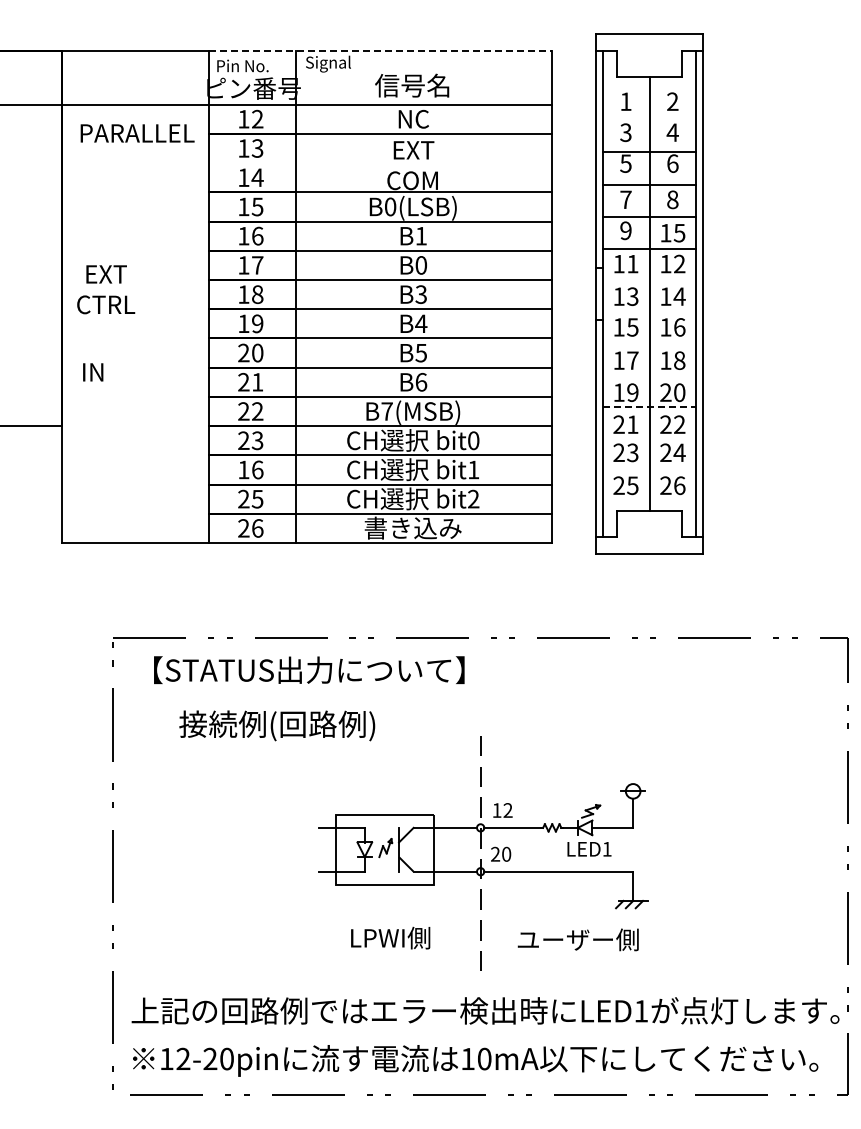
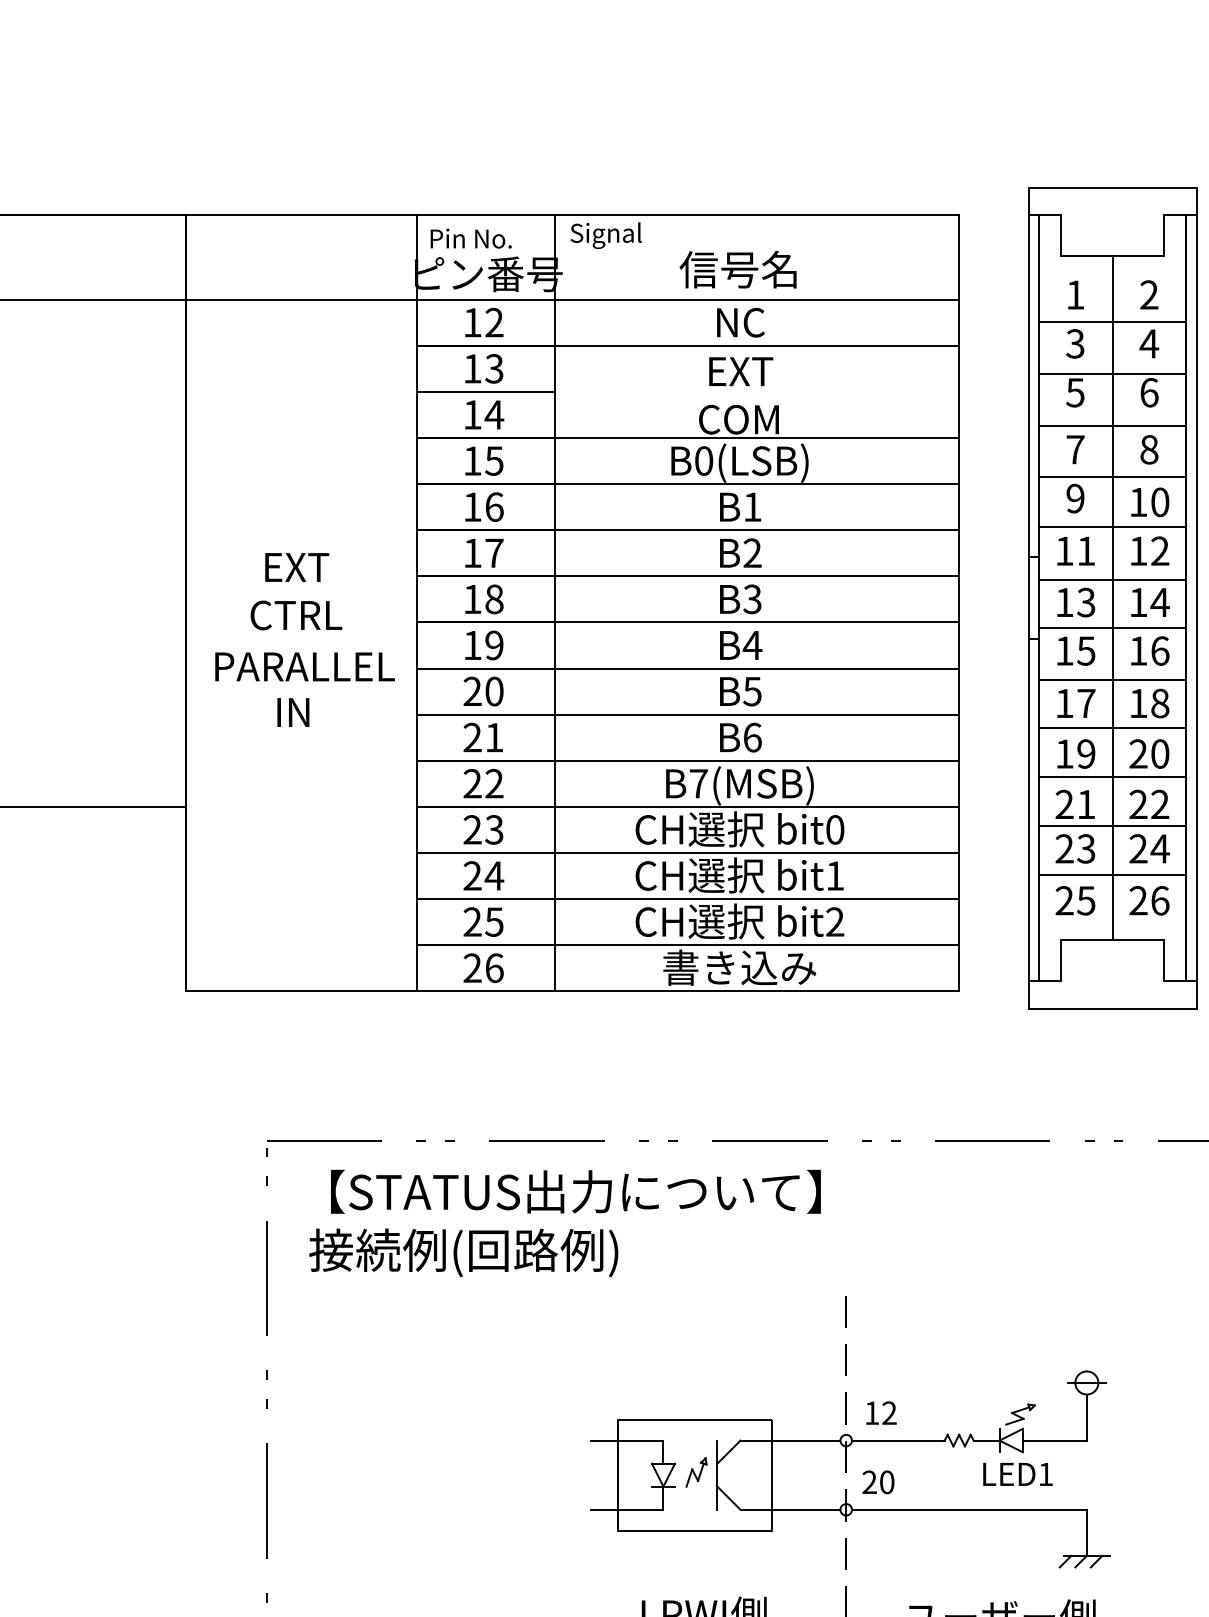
line: (380, 51) -> (688, 215), dashed -> solid
line: (649, 118) -> (1112, 321), added
text: (137, 133) -> (304, 666), moved
line: (252, 163) -> (486, 392), added
text: (679, 232) -> (1159, 501), 15 -> 10
text: (421, 265) -> (752, 553), B0 -> B2
line: (649, 282) -> (1112, 580), added
text: (106, 289) -> (296, 591), moved
line: (649, 312) -> (1112, 627), added
line: (649, 345) -> (1112, 679), added
text: (93, 372) -> (293, 712), moved
line: (649, 376) -> (1112, 728), added
line: (649, 407) -> (1112, 777), dashed -> solid
line: (649, 438) -> (1112, 826), added
text: (250, 469) -> (483, 875), 16 -> 24
line: (649, 469) -> (1112, 875), added
text: (277, 725) -> (464, 1252), moved

